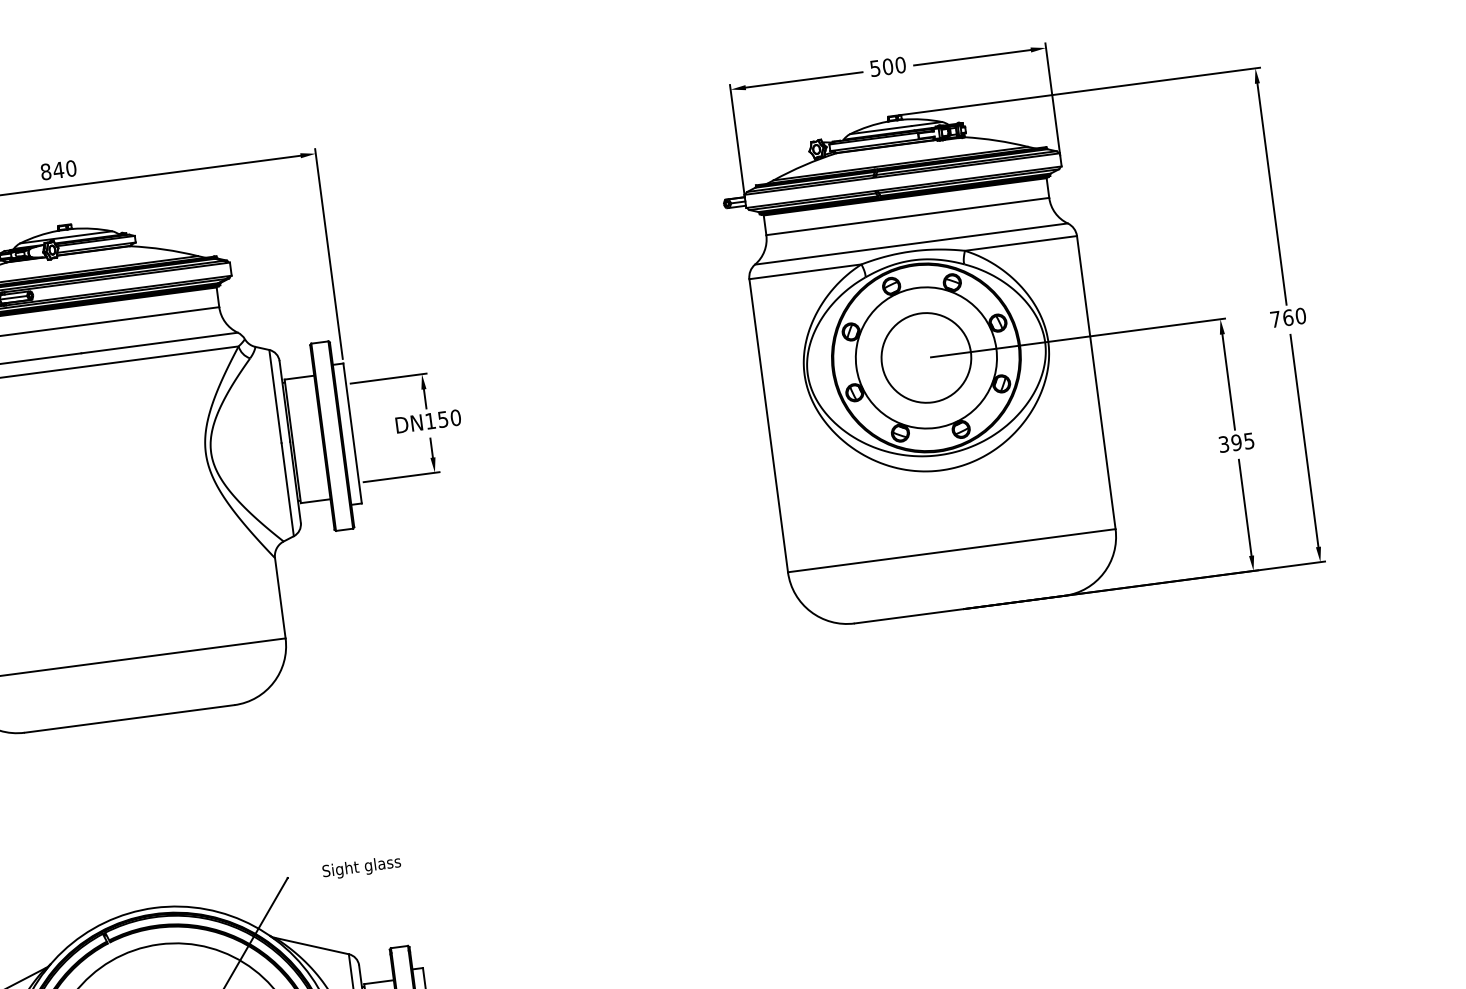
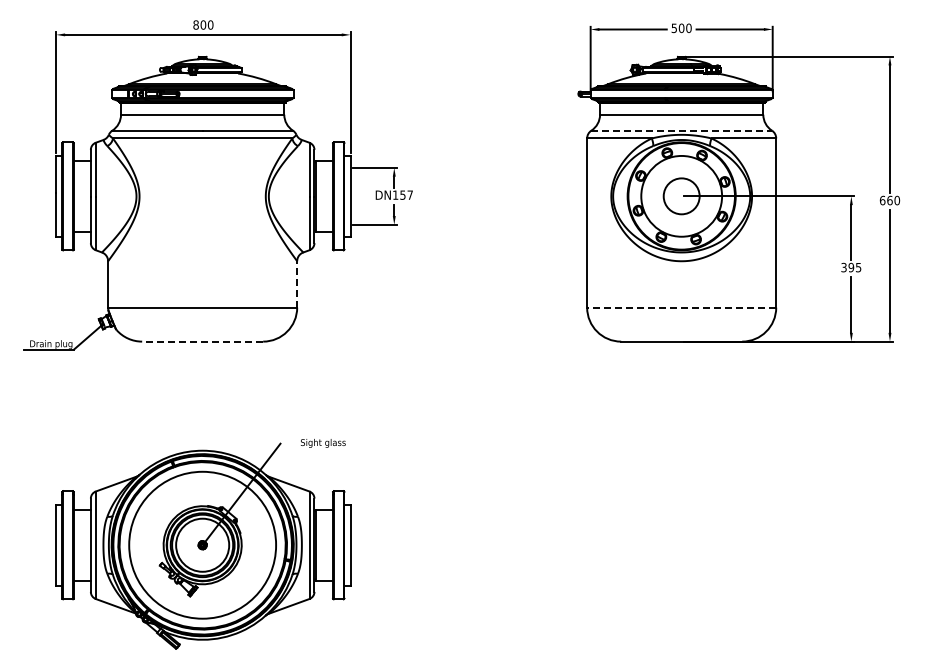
text: (58, 169) -> (203, 24), 840 -> 800
line: (912, 243) -> (682, 130), solid -> dashed
text: (1275, 319) -> (882, 200), 760 -> 660
circle: (926, 358) -> (681, 196), size x0.7
text: (456, 416) -> (410, 194), DN150 -> DN157
line: (951, 550) -> (681, 307), solid -> dashed
line: (280, 596) -> (297, 283), solid -> dashed
line: (129, 718) -> (202, 341), solid -> dashed

